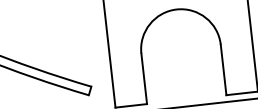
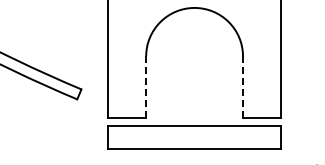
line: (224, 70) -> (243, 87), solid -> dashed
line: (144, 79) -> (146, 87), solid -> dashed

